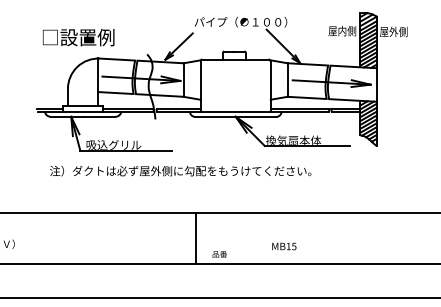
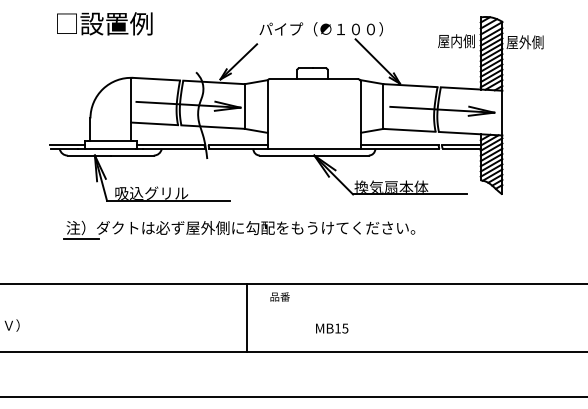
text: (78, 37) -> (104, 23), moved
line: (60, 178) -> (80, 238), added
line: (196, 238) -> (247, 317), moved
text: (284, 246) -> (332, 328), moved
text: (219, 253) -> (279, 296), moved

